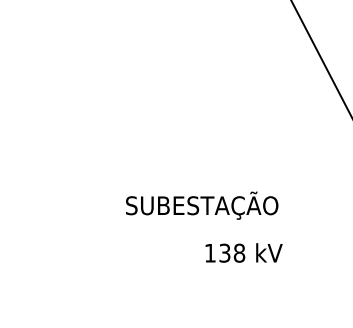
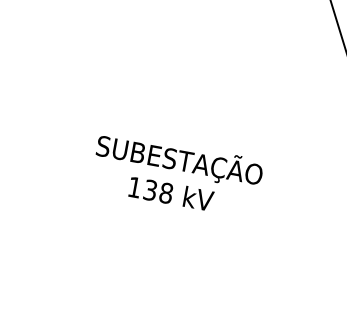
text: (243, 252) -> (170, 193), moved

